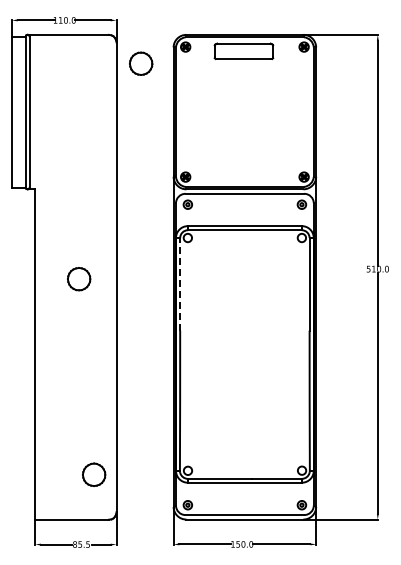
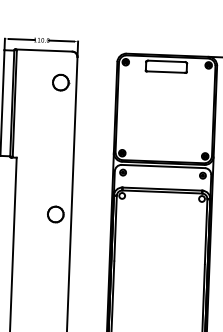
part: (141, 63) -> (61, 82), moved
part: (79, 279) -> (56, 214), moved
line: (180, 283) -> (115, 227), dashed -> solid

